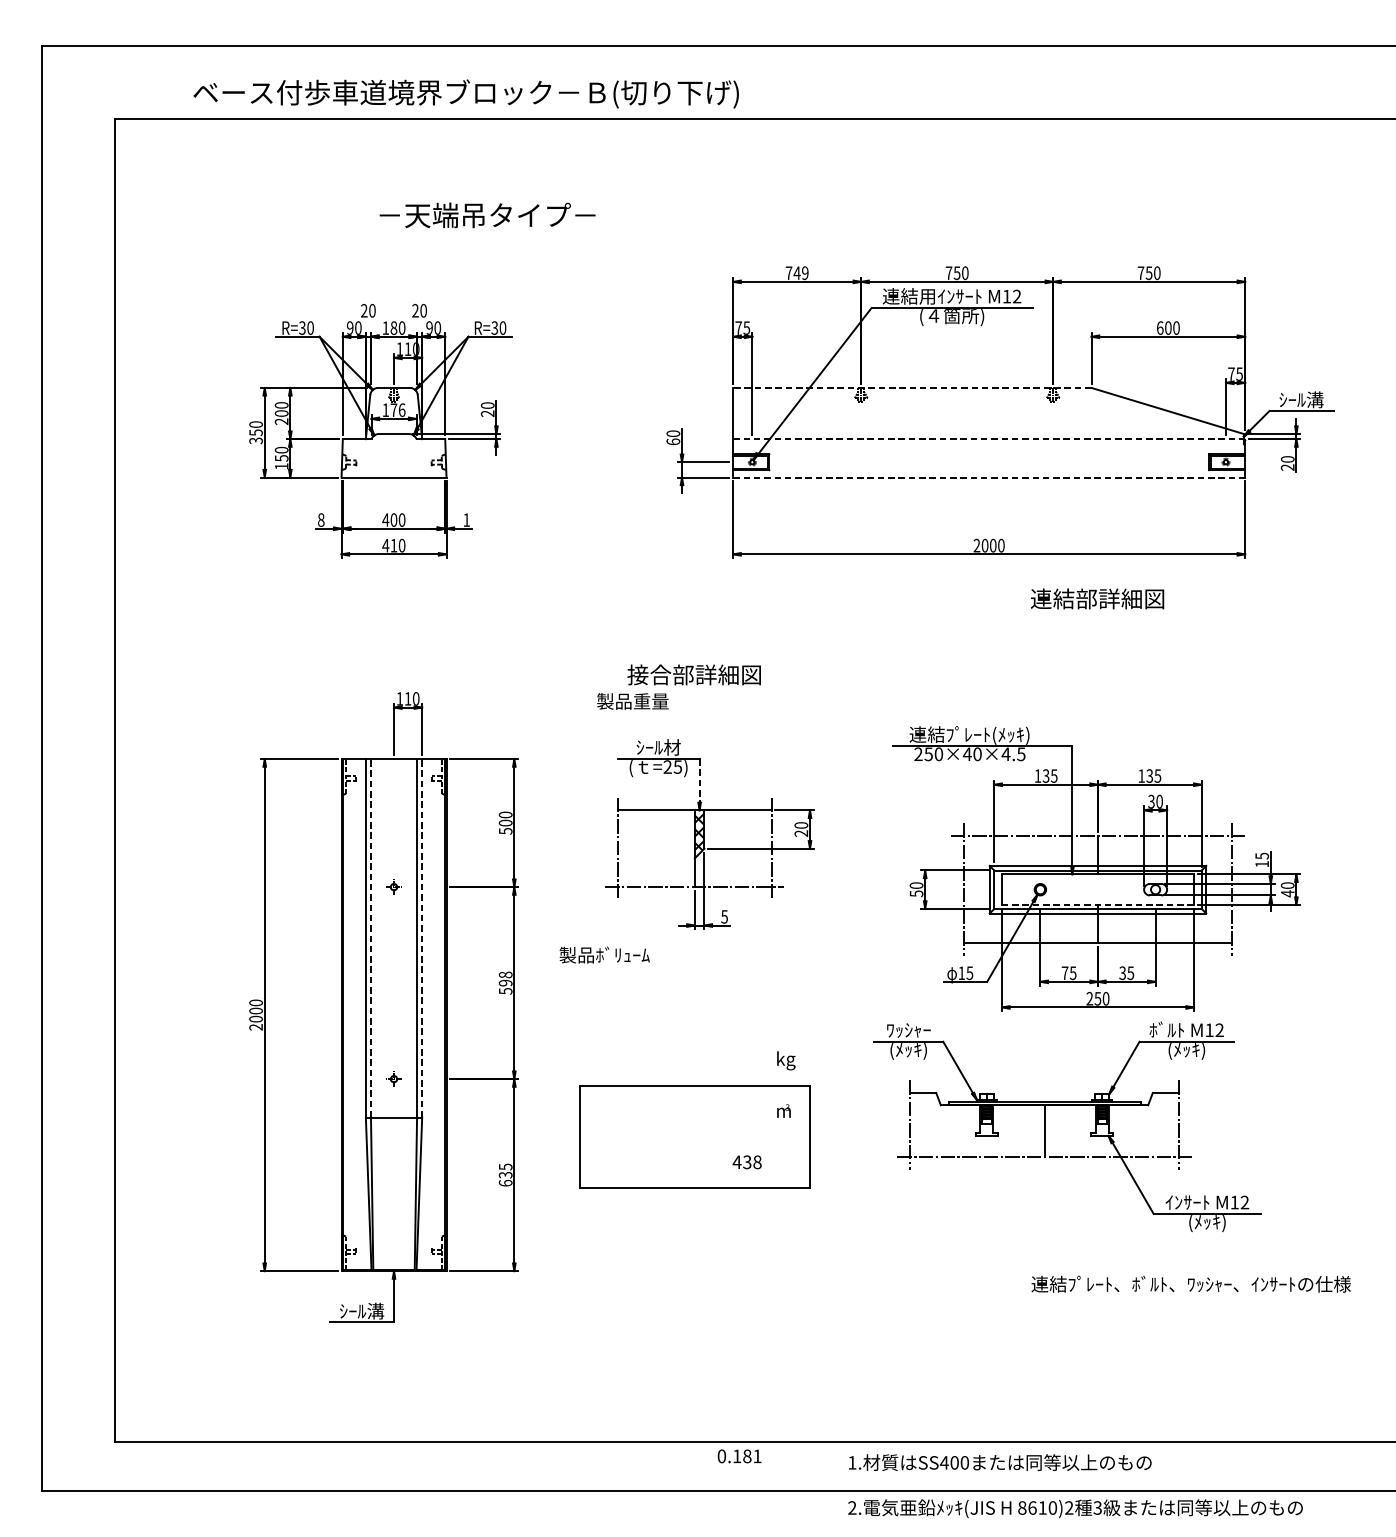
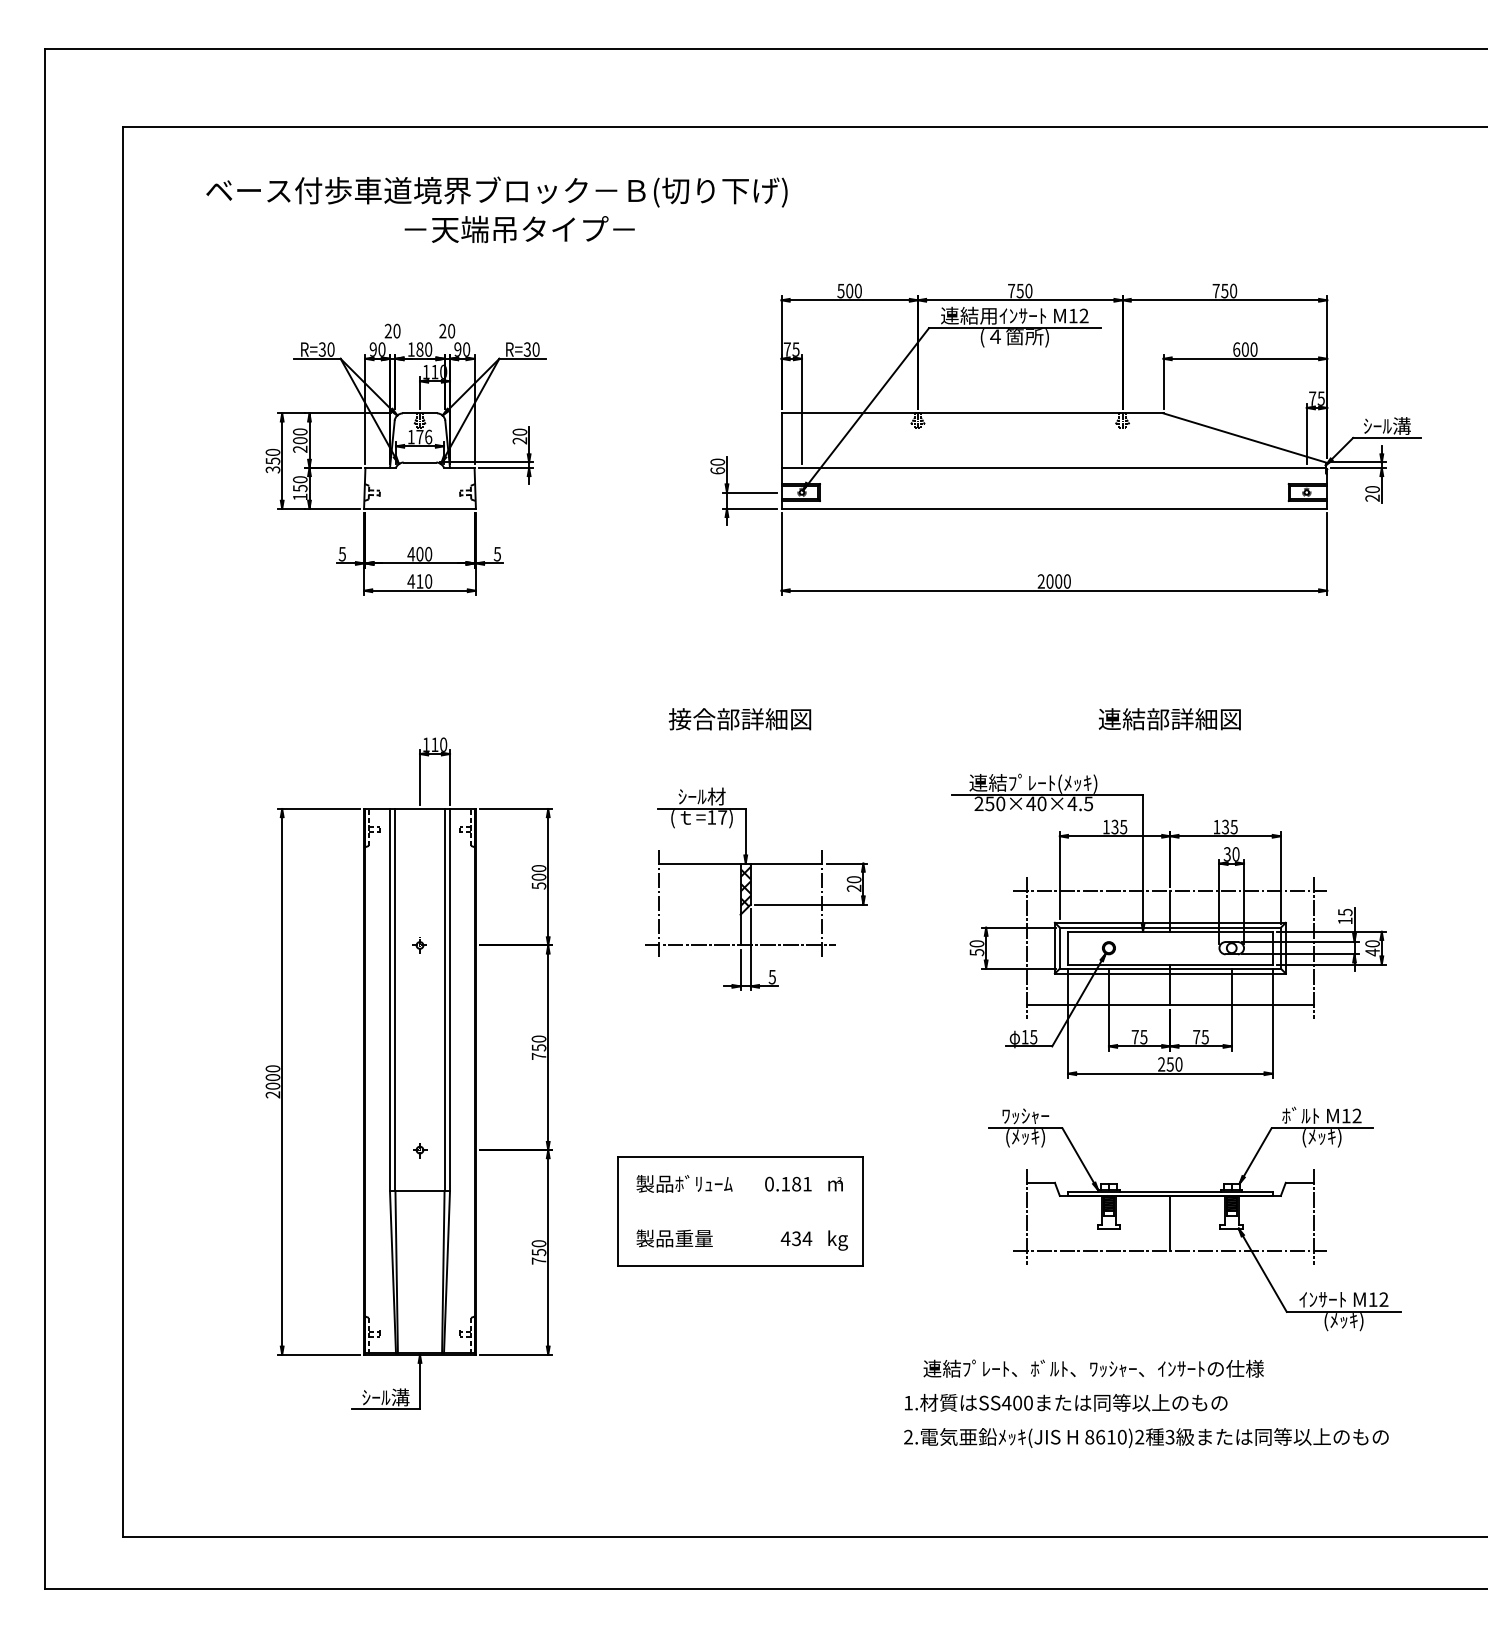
text: (465, 93) -> (496, 191), moved
text: (796, 272) -> (849, 290), 749 -> 500
line: (912, 388) -> (972, 413), dashed -> solid
line: (989, 438) -> (1054, 467), dashed -> solid
line: (989, 477) -> (1054, 508), dashed -> solid
text: (320, 519) -> (341, 553), 8 -> 5
text: (465, 520) -> (496, 554), 1 -> 5
text: (1097, 599) -> (1169, 719), moved
text: (632, 701) -> (674, 1238), moved
text: (673, 767) -> (717, 817), =25) -> =17)
line: (699, 784) -> (745, 836), dashed -> solid
line: (1097, 905) -> (1169, 964), dashed -> solid
line: (371, 938) -> (395, 1000), dashed -> solid
line: (422, 938) -> (450, 1000), dashed -> solid
text: (604, 954) -> (684, 1183), moved
text: (1122, 972) -> (1196, 1036), 35 -> 75
text: (505, 982) -> (538, 1047), 598 -> 750
text: (785, 1060) -> (837, 1240), moved
part: (1067, 1105) -> (1194, 1196), moved
text: (757, 1162) -> (807, 1238), 438 -> 434
text: (505, 1175) -> (538, 1252), 635 -> 750
text: (1191, 1284) -> (1093, 1368), moved
text: (739, 1455) -> (788, 1183), moved
text: (1000, 1462) -> (1066, 1402), moved
text: (1075, 1508) -> (1146, 1437), moved

